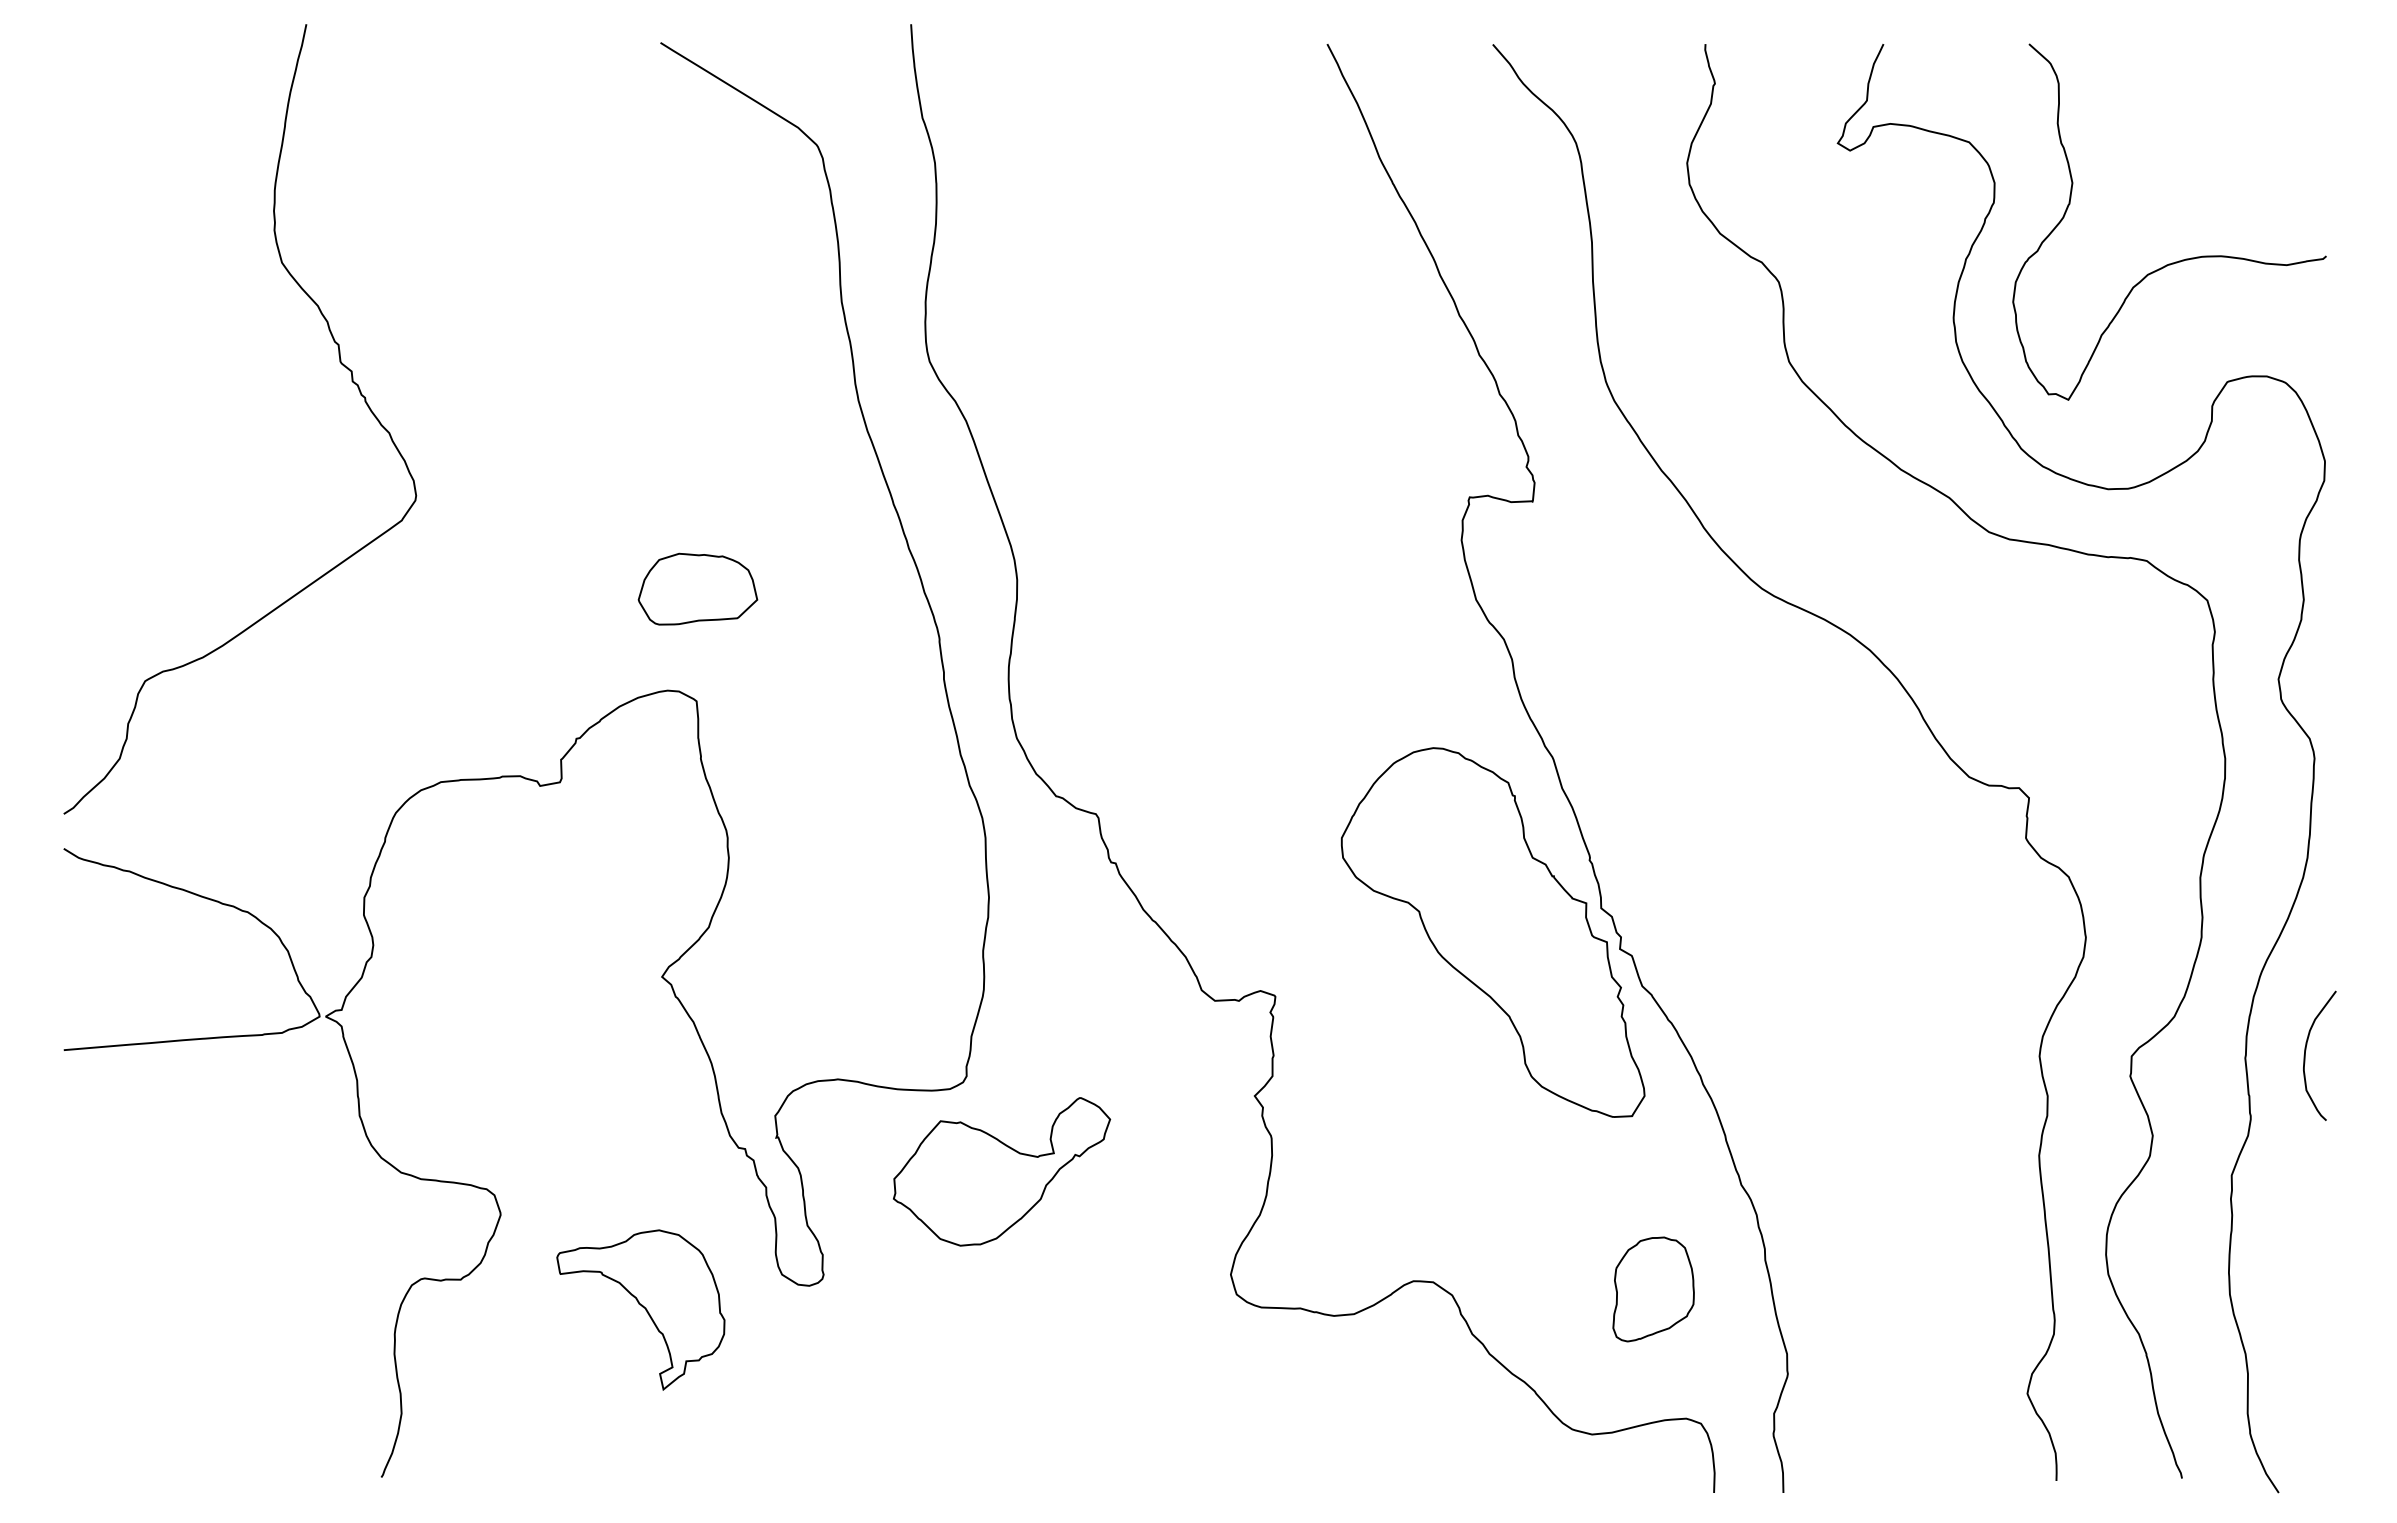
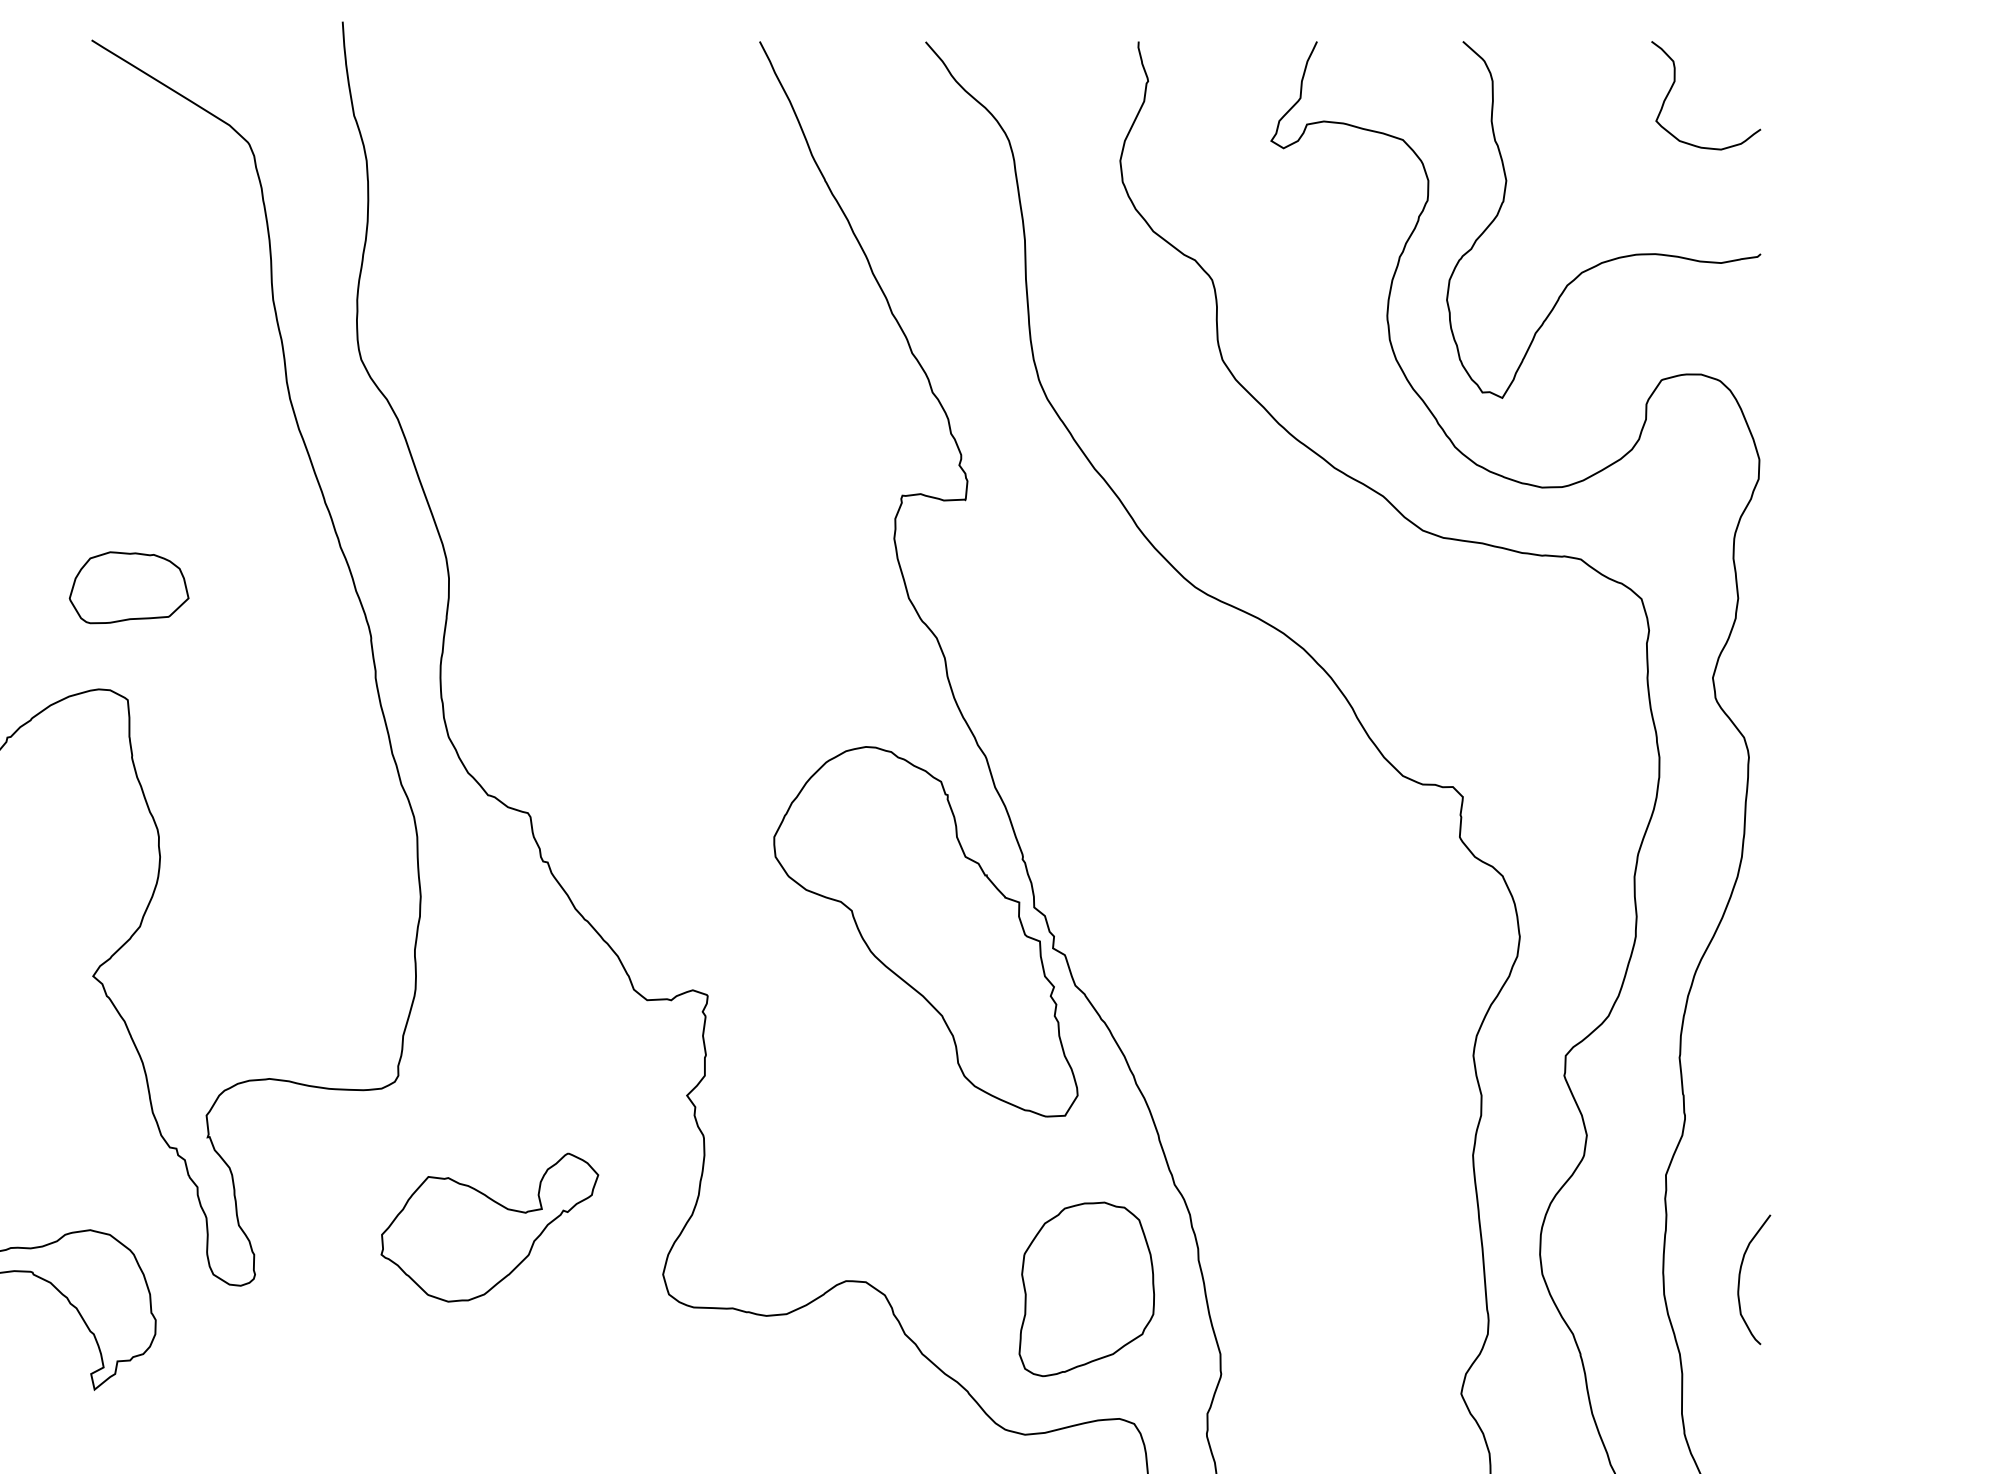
curve: (2241, 83) -> (1675, 81), added
curve: (2306, 1050) -> (1740, 1274), moved
part: (1002, 1171) -> (490, 1227), moved
part: (1653, 1289) -> (1086, 1289), size x1.67

